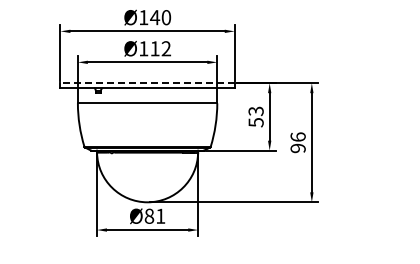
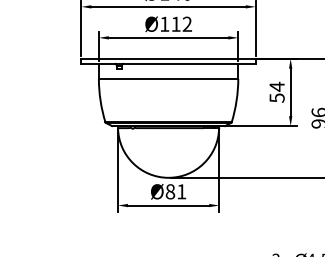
line: (147, 83) -> (168, 59), dashed -> solid
text: (255, 111) -> (276, 87), 53 -> 54

